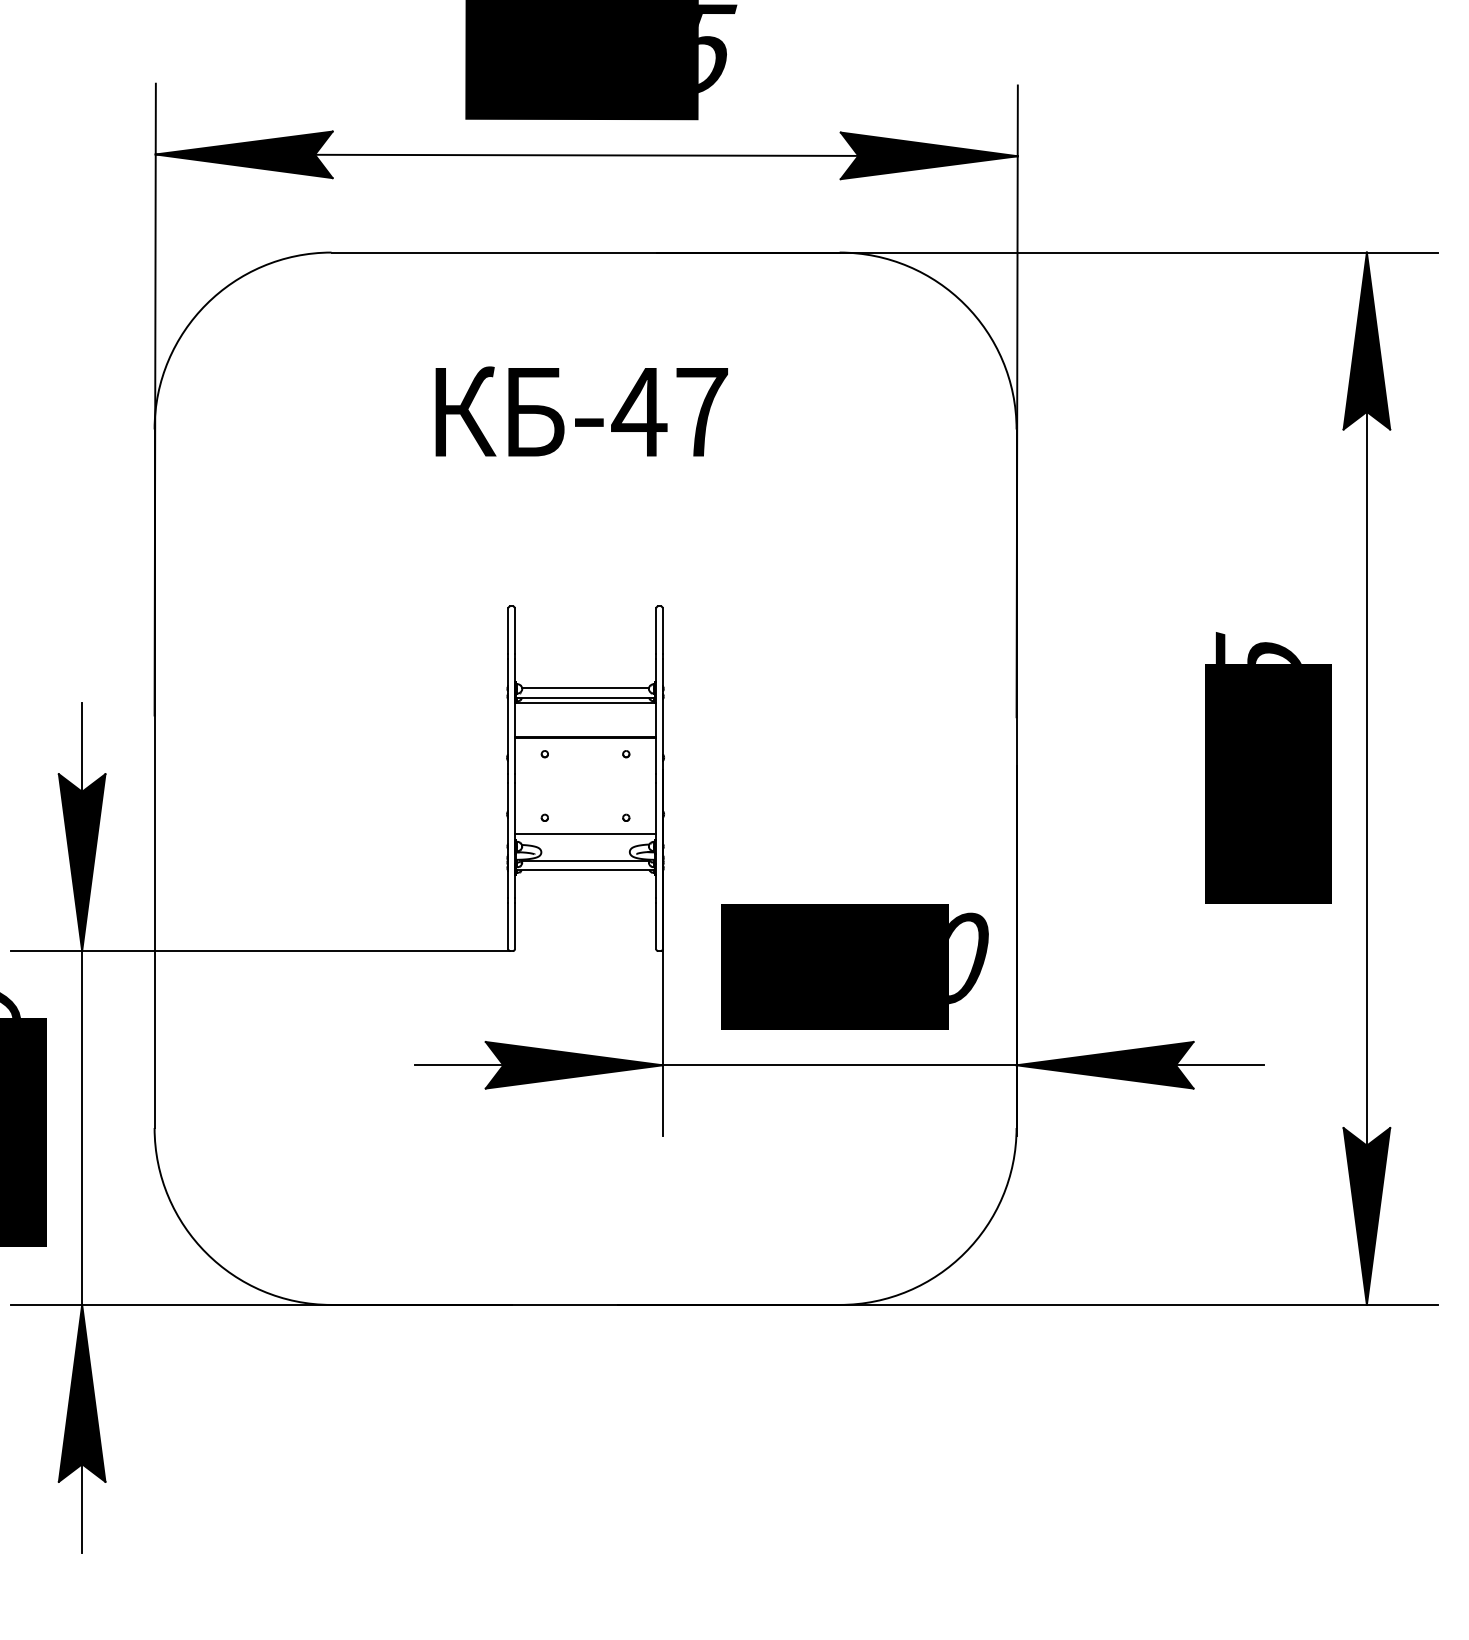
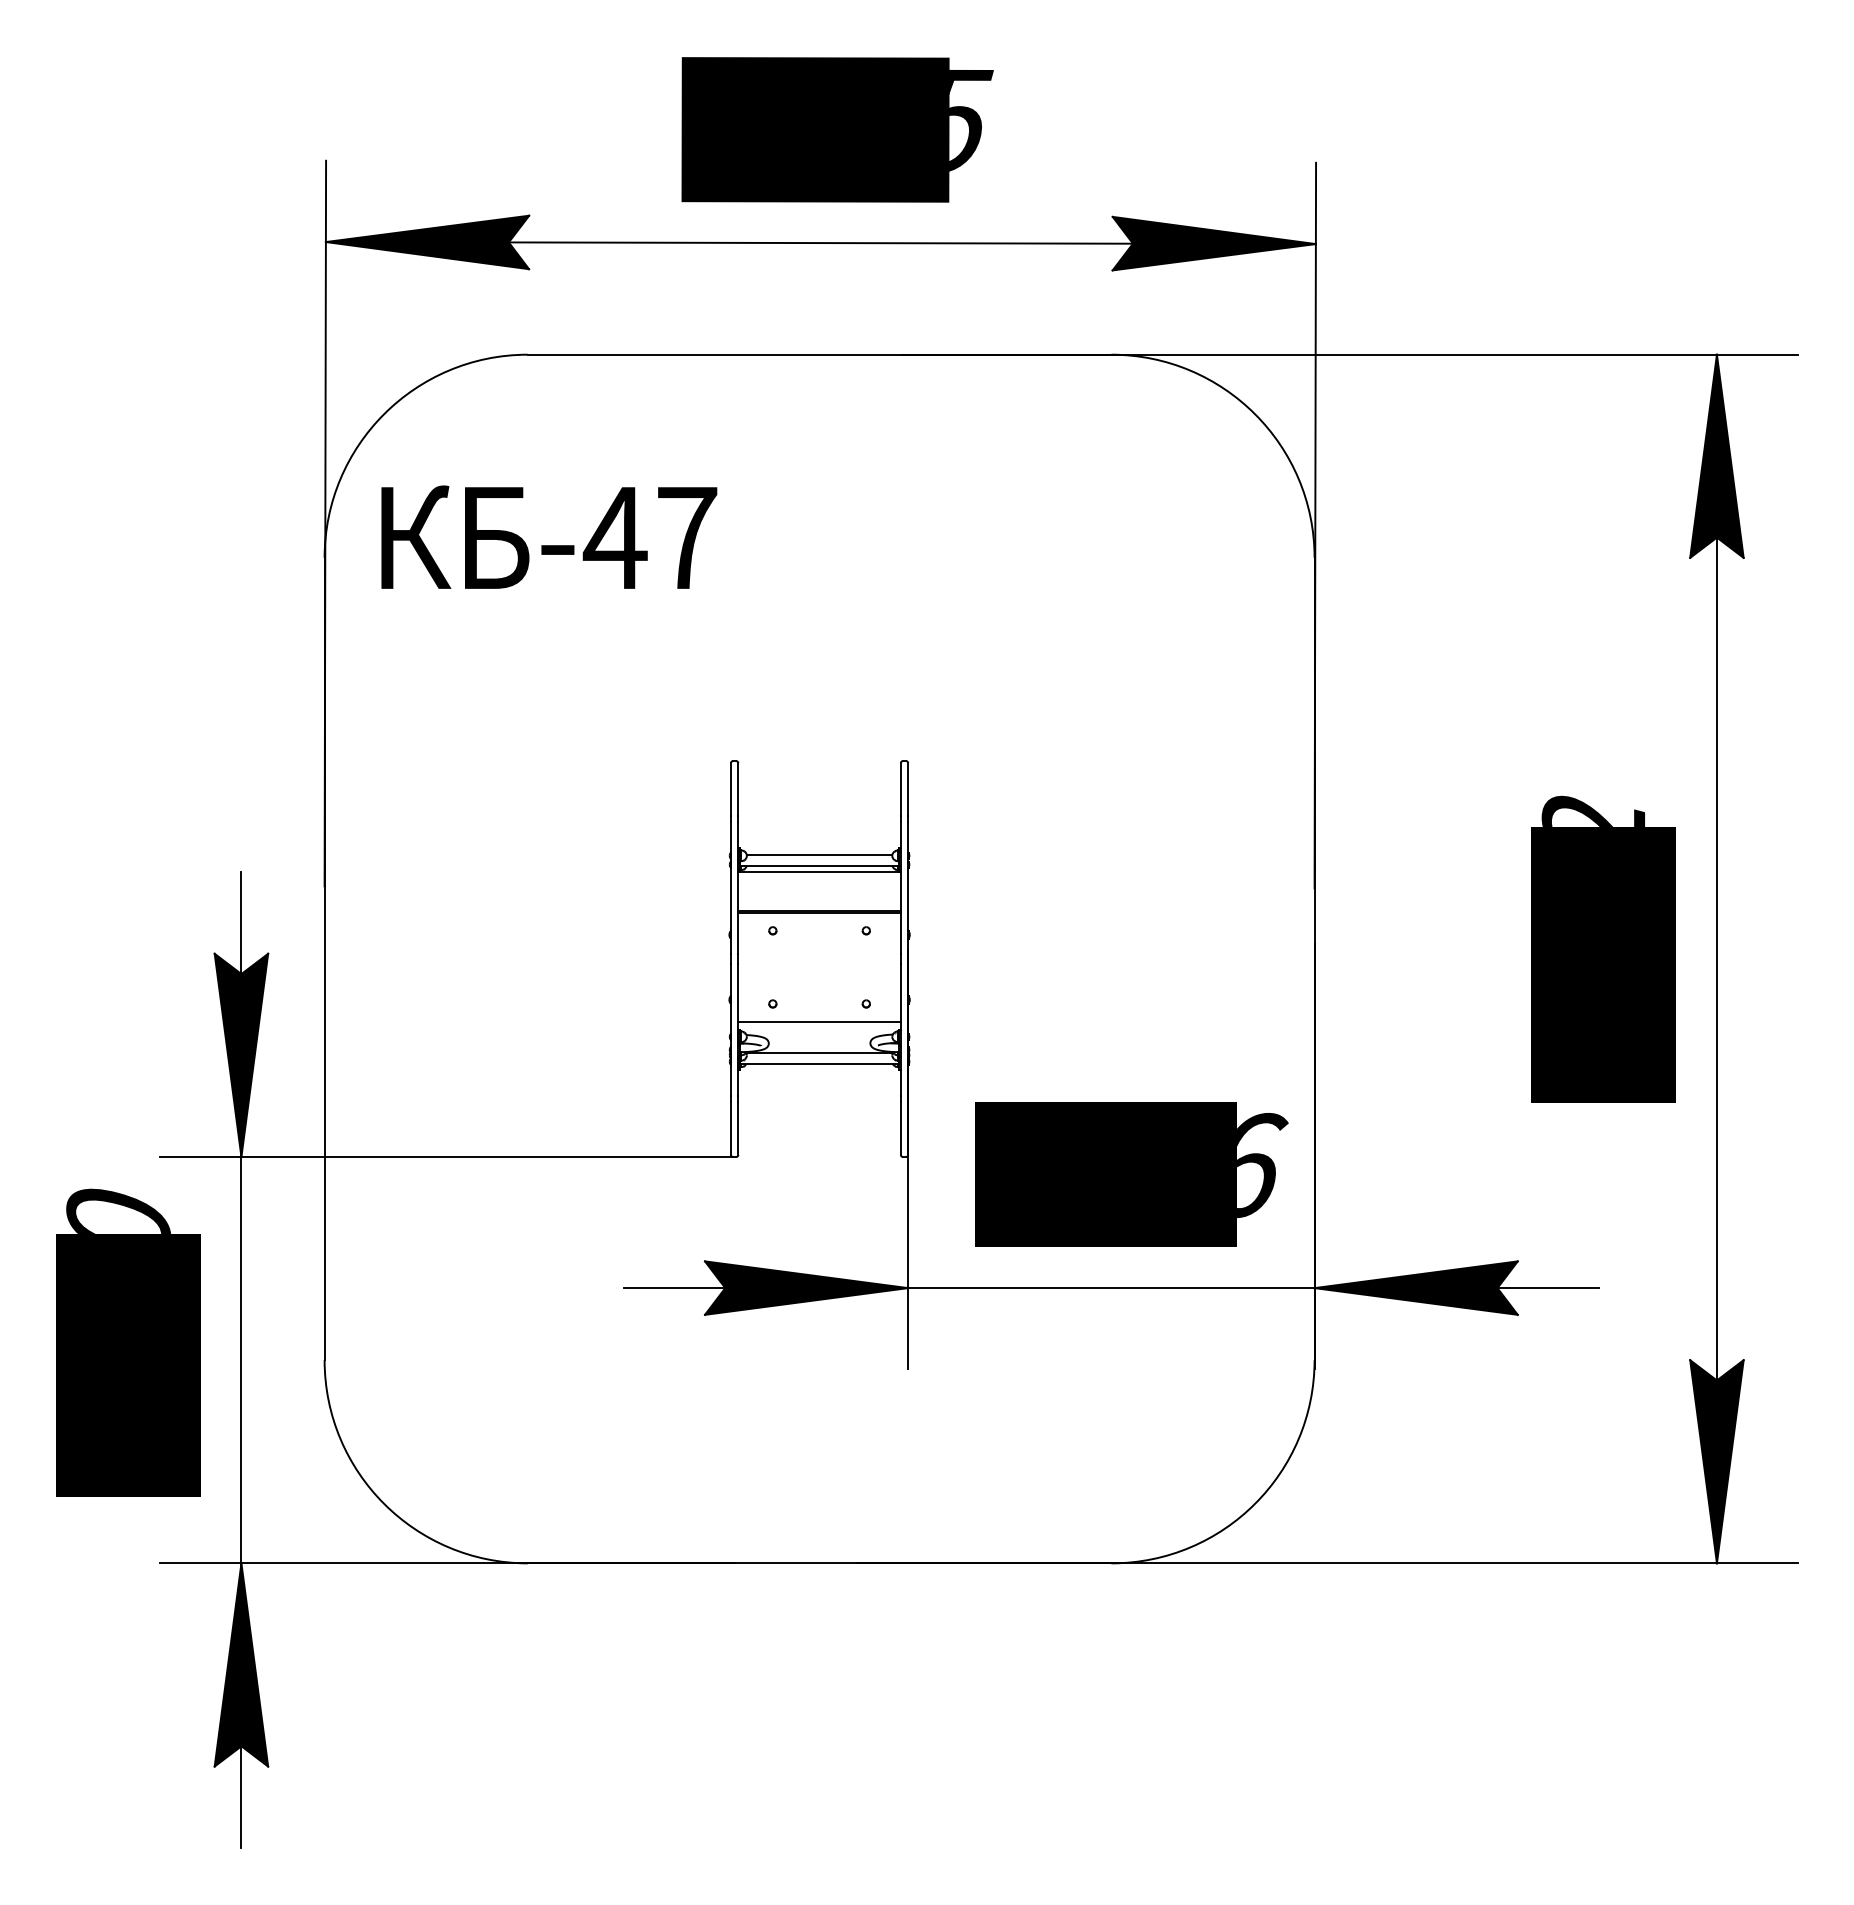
text: (582, 410) -> (549, 536), moved
text: (1258, 647) -> (1592, 808), 2975 -> 2282
text: (971, 958) -> (1262, 1165), 1000 -> 1166

